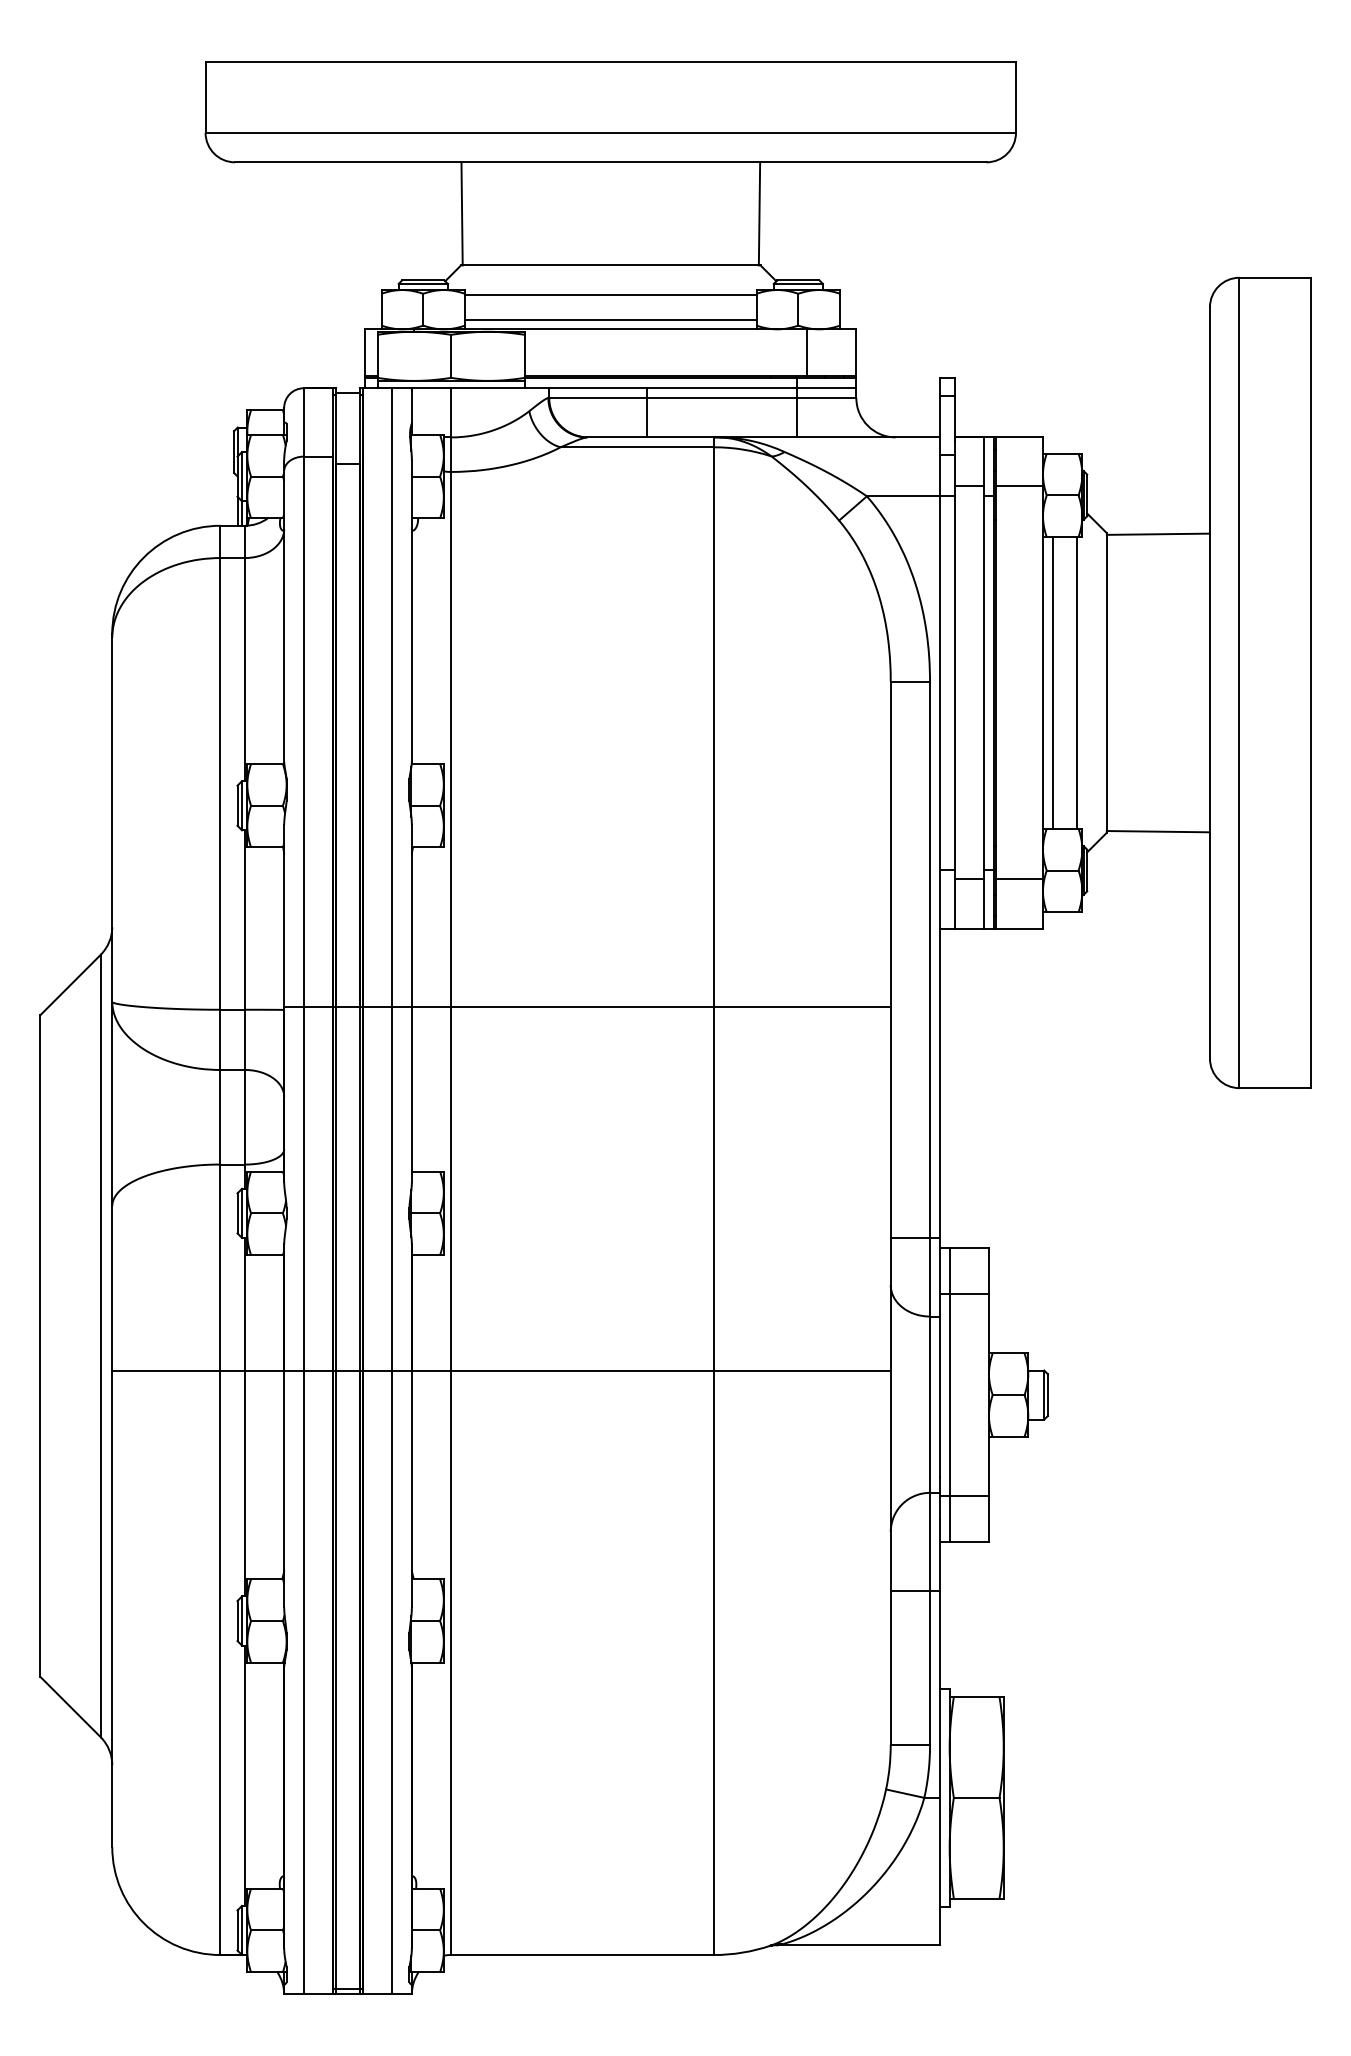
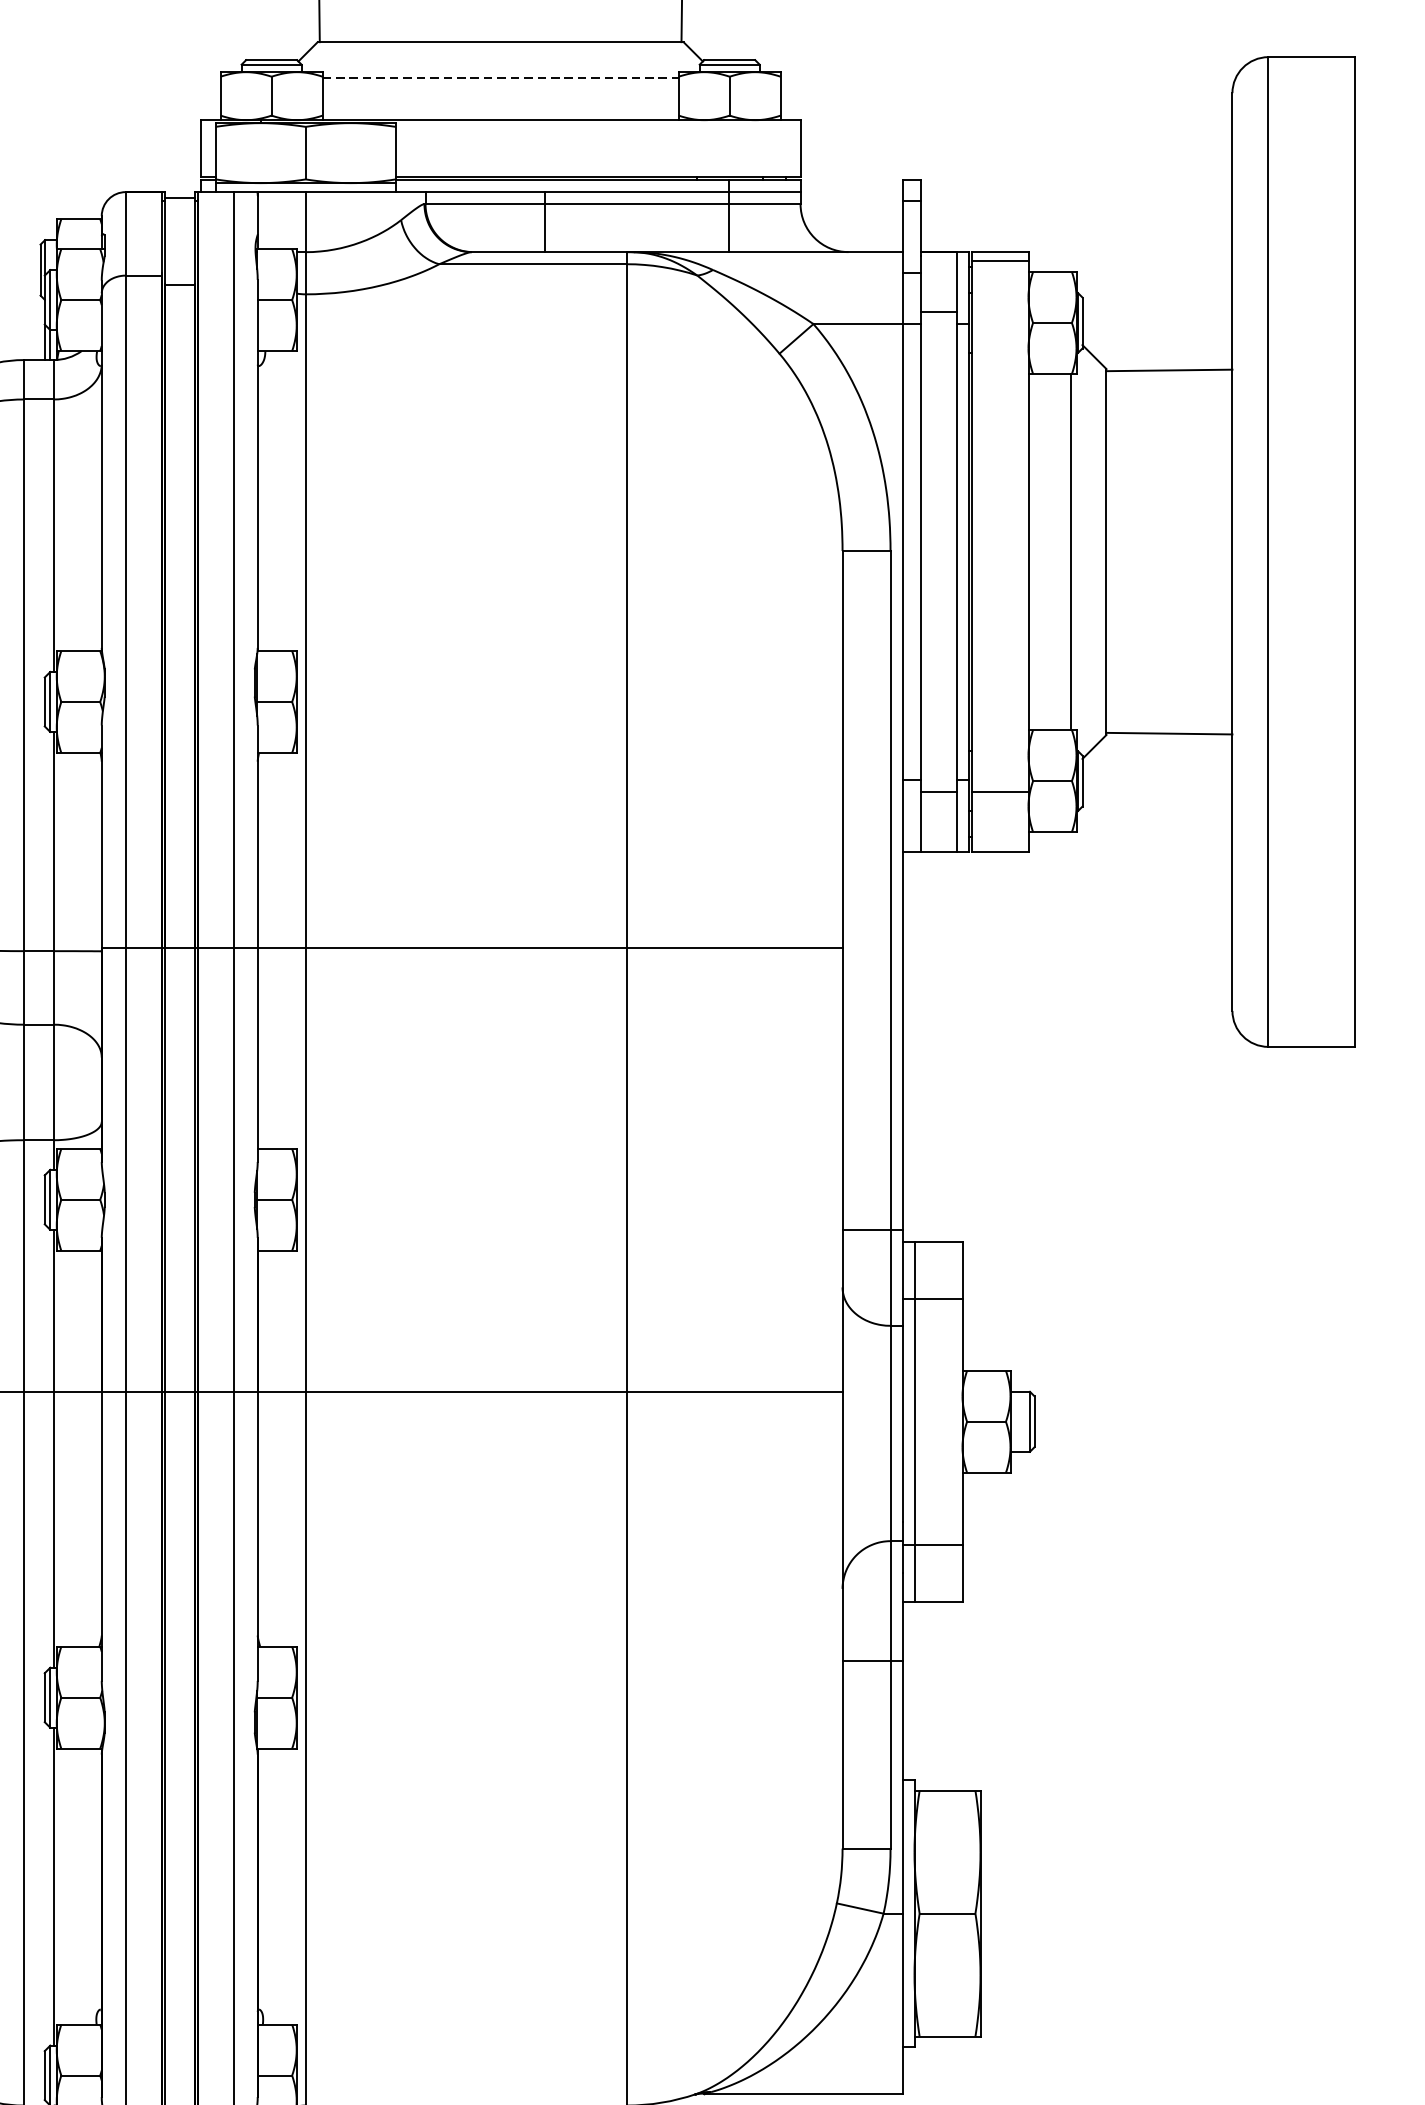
line: (610, 294) -> (500, 77), solid -> dashed
line: (610, 319) -> (500, 108), removed
line: (807, 352) -> (740, 148), removed
line: (1019, 486) -> (999, 260), moved
line: (1052, 682) -> (1040, 551), removed

